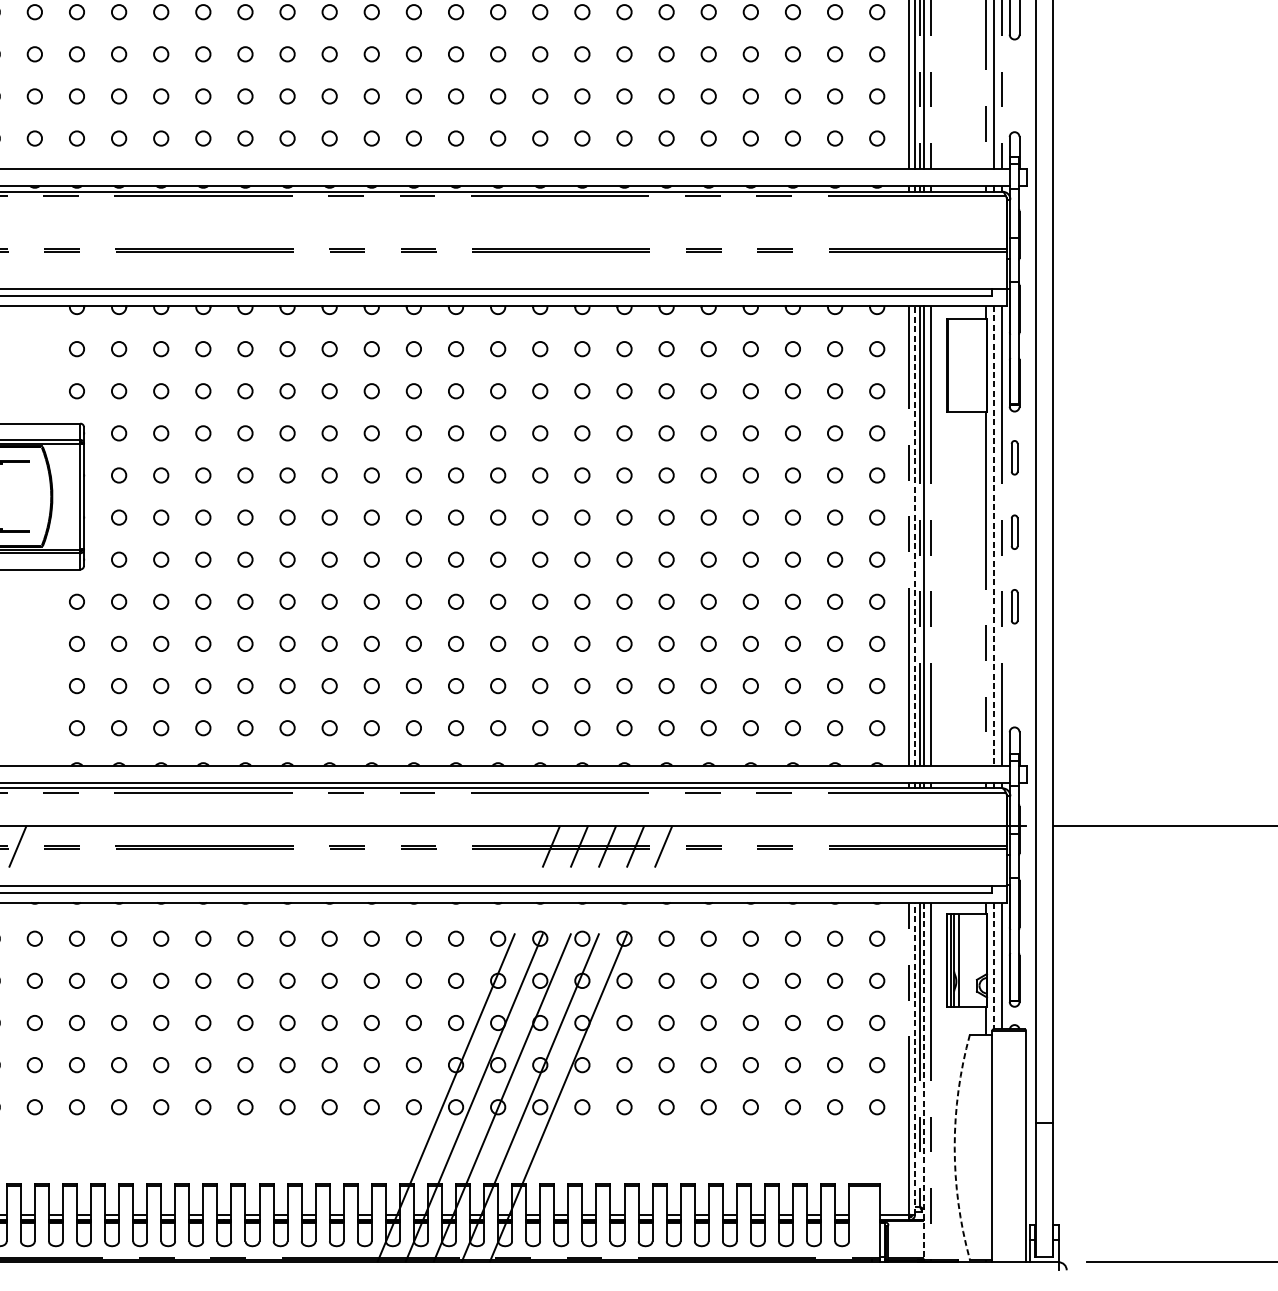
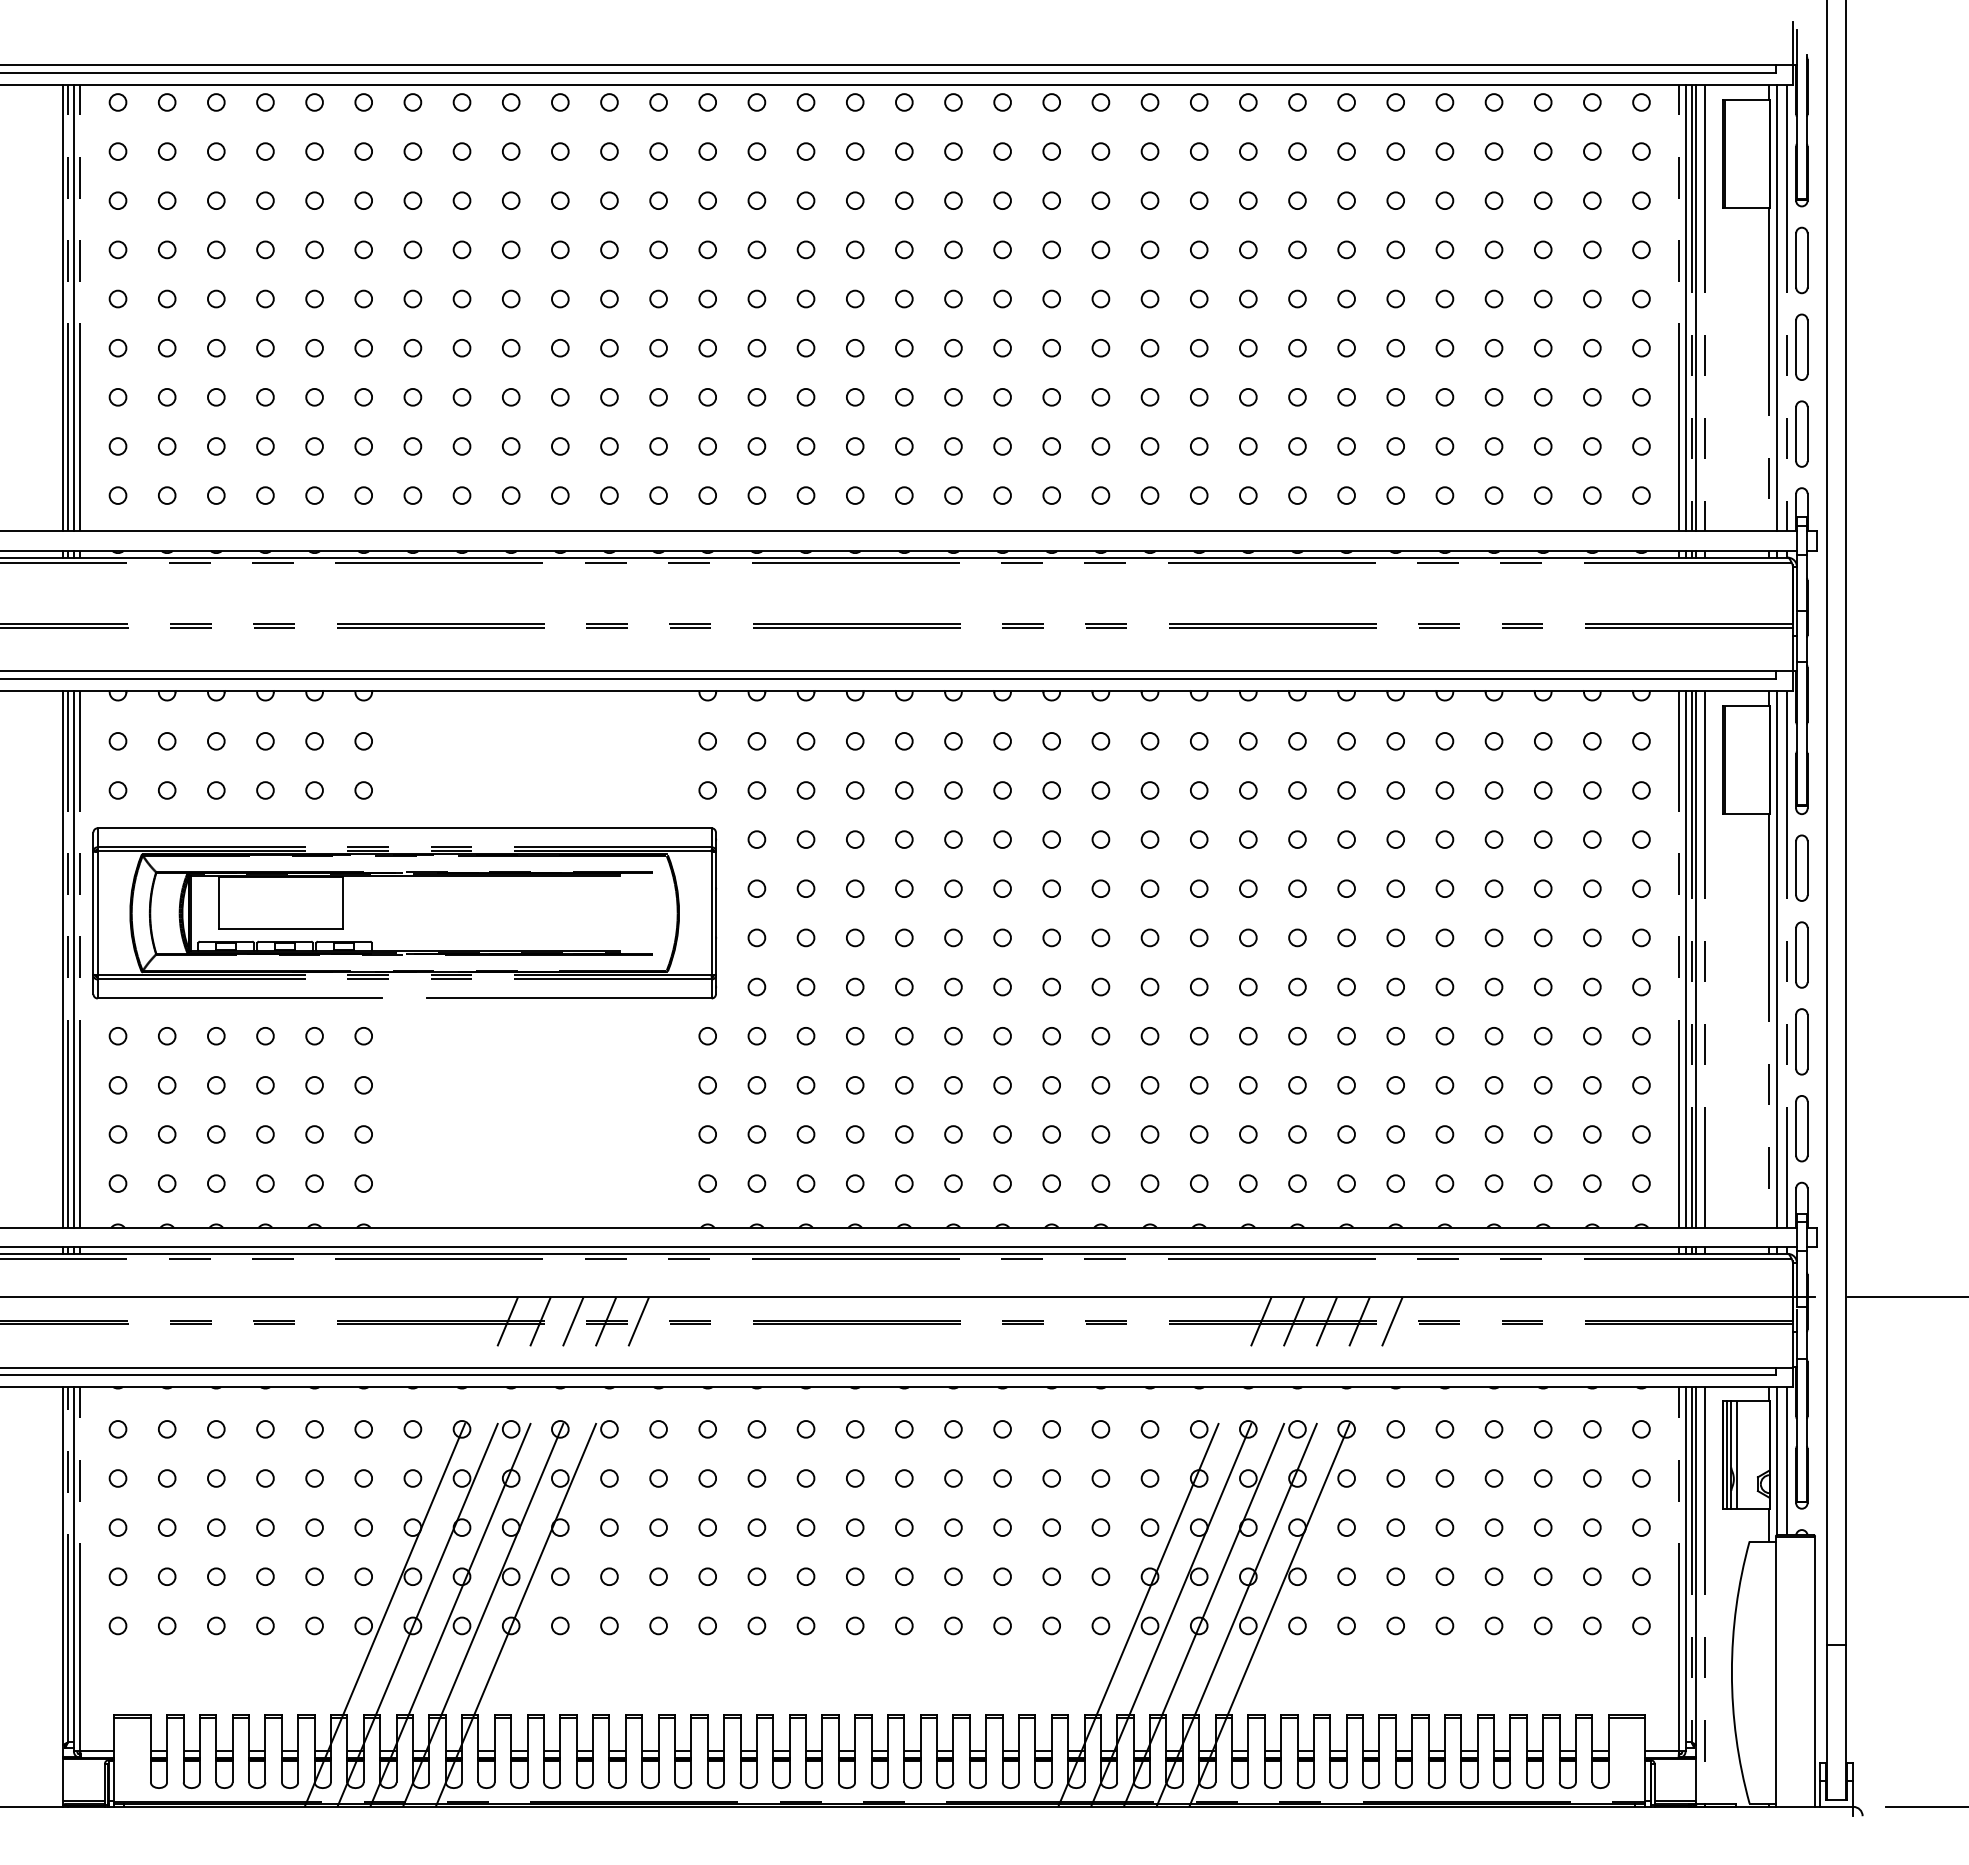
part: (1014, 85) -> (1801, 433), added
part: (1014, 457) -> (1801, 867), size x1.67
part: (1014, 531) -> (1801, 954), size x1.67
line: (914, 535) -> (1685, 958), dashed -> solid
line: (993, 536) -> (1777, 959), dashed -> solid
part: (1014, 606) -> (1801, 1041), size x1.67
part: (1014, 680) -> (1801, 1128), added
line: (993, 966) -> (1777, 1461), dashed -> solid
line: (914, 1058) -> (1685, 1568), dashed -> solid
line: (924, 1082) -> (1696, 1597), dashed -> solid
arc: (954, 1147) -> (1731, 1672), dashed -> solid

